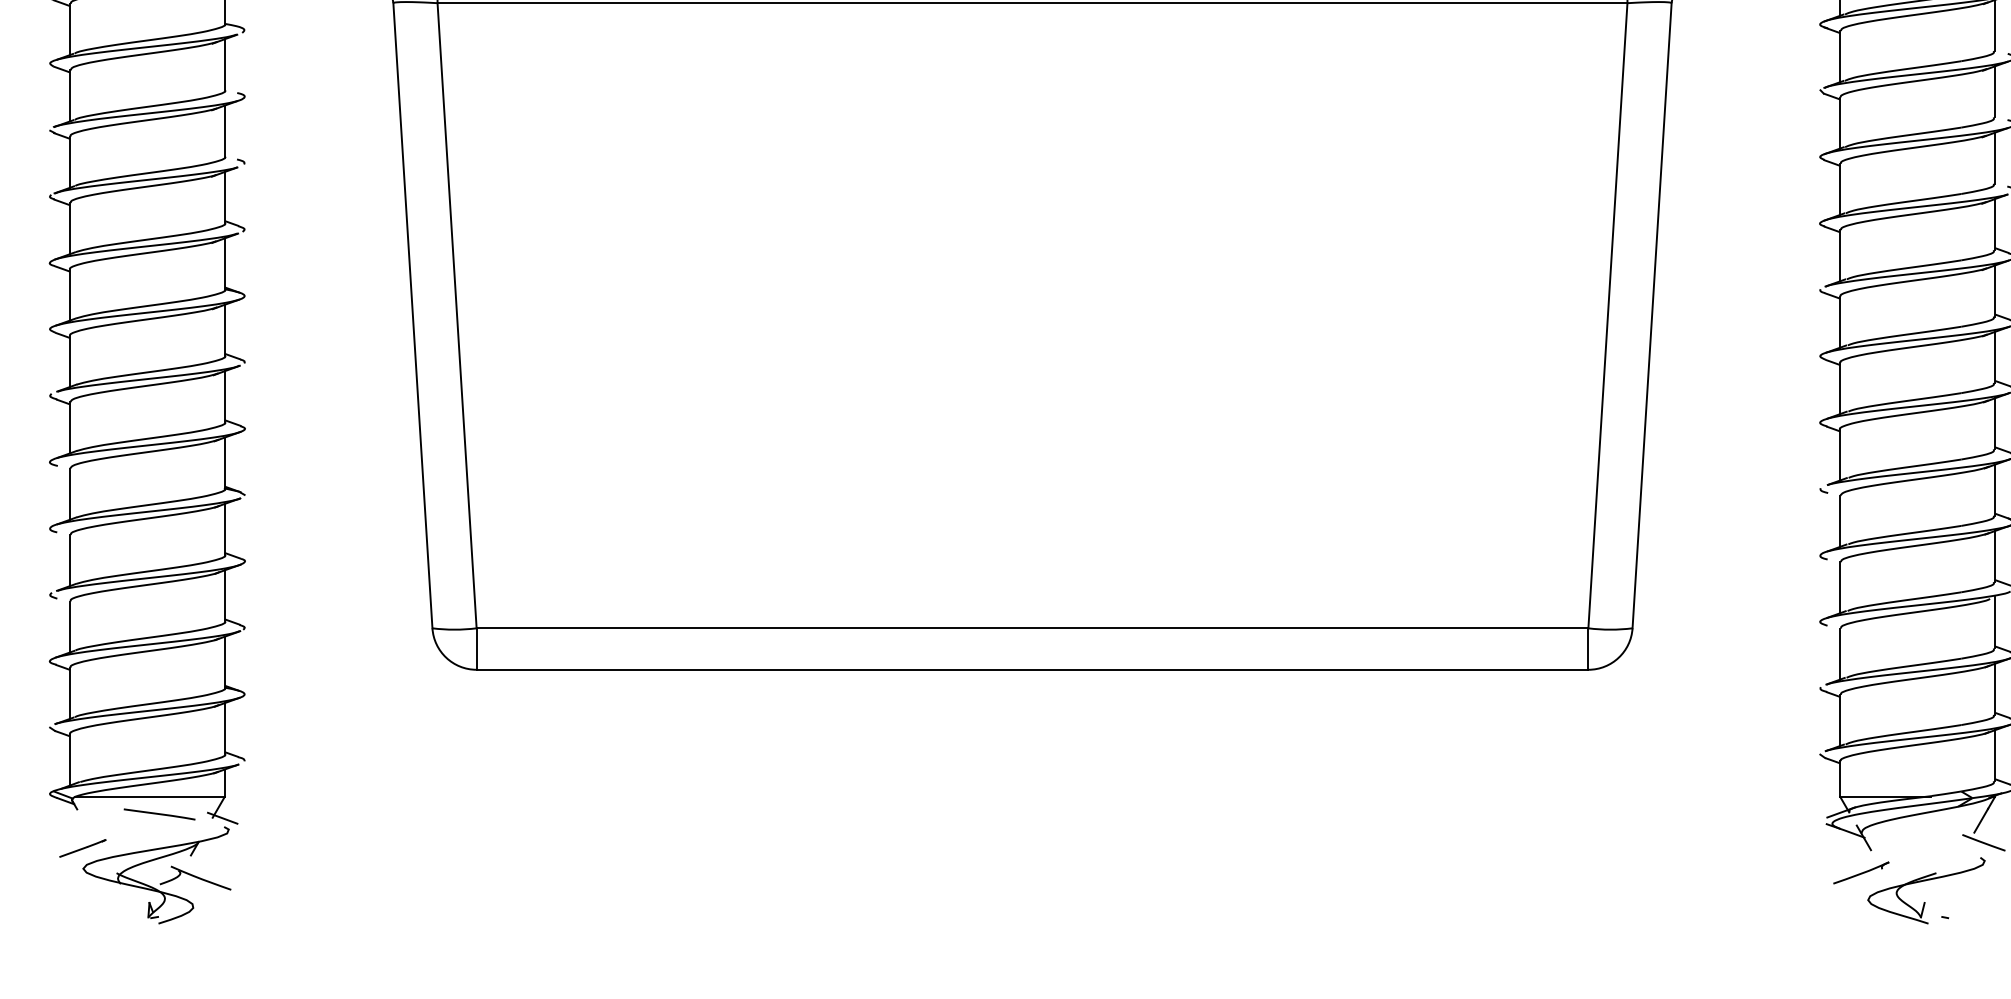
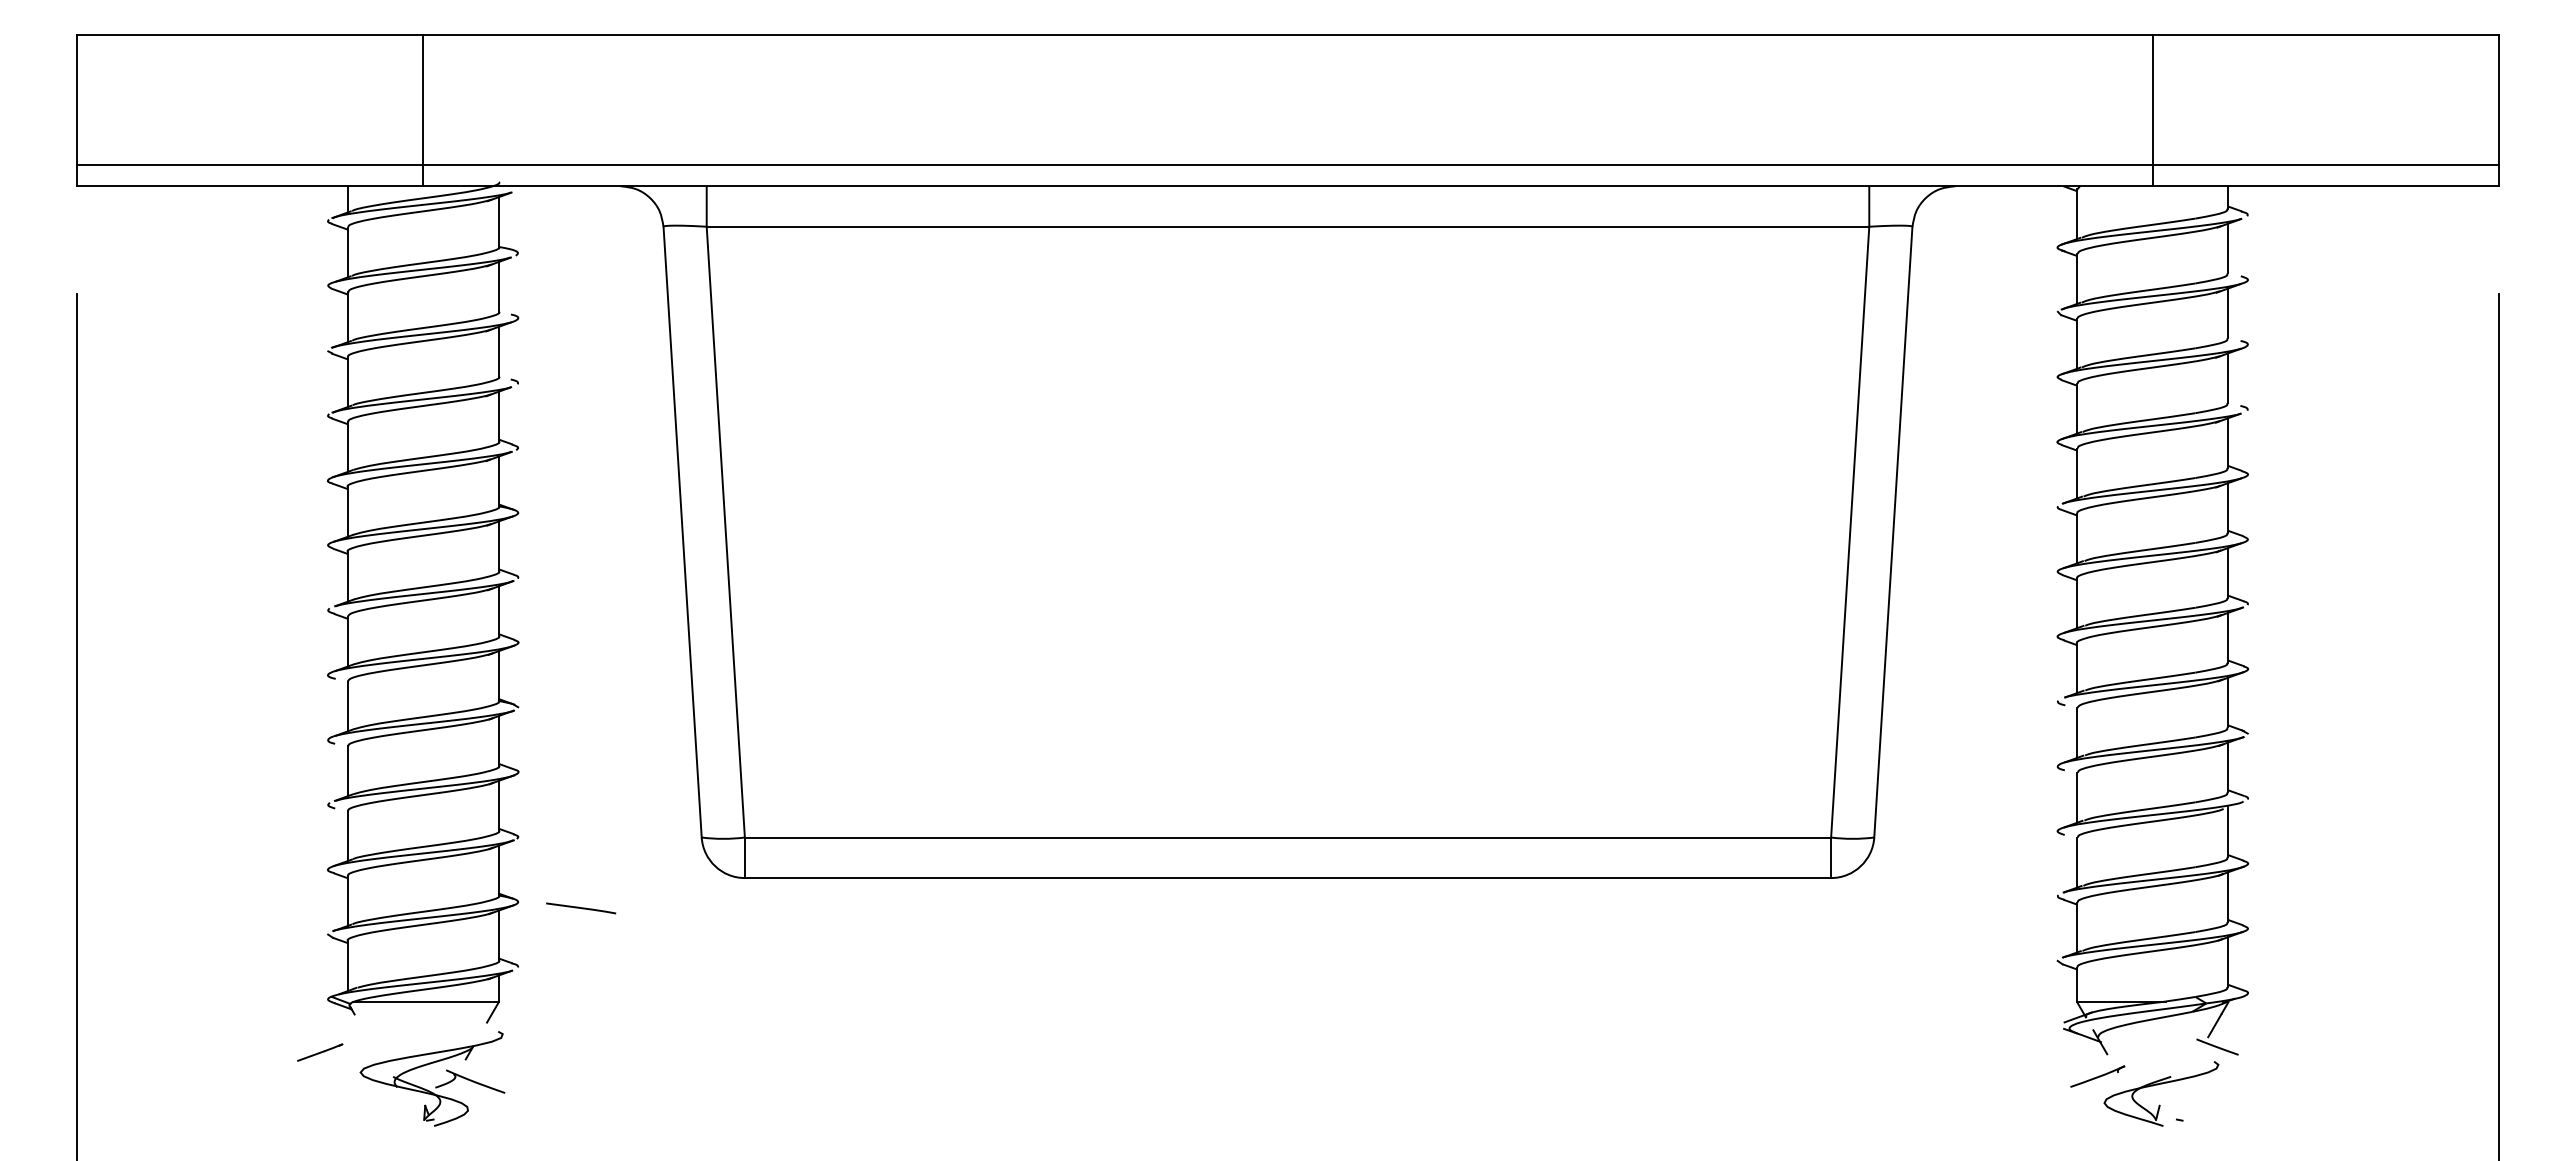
line: (159, 814) -> (581, 908), moved
line: (222, 817) -> (496, 1022), removed
line: (83, 848) -> (320, 1052), moved

